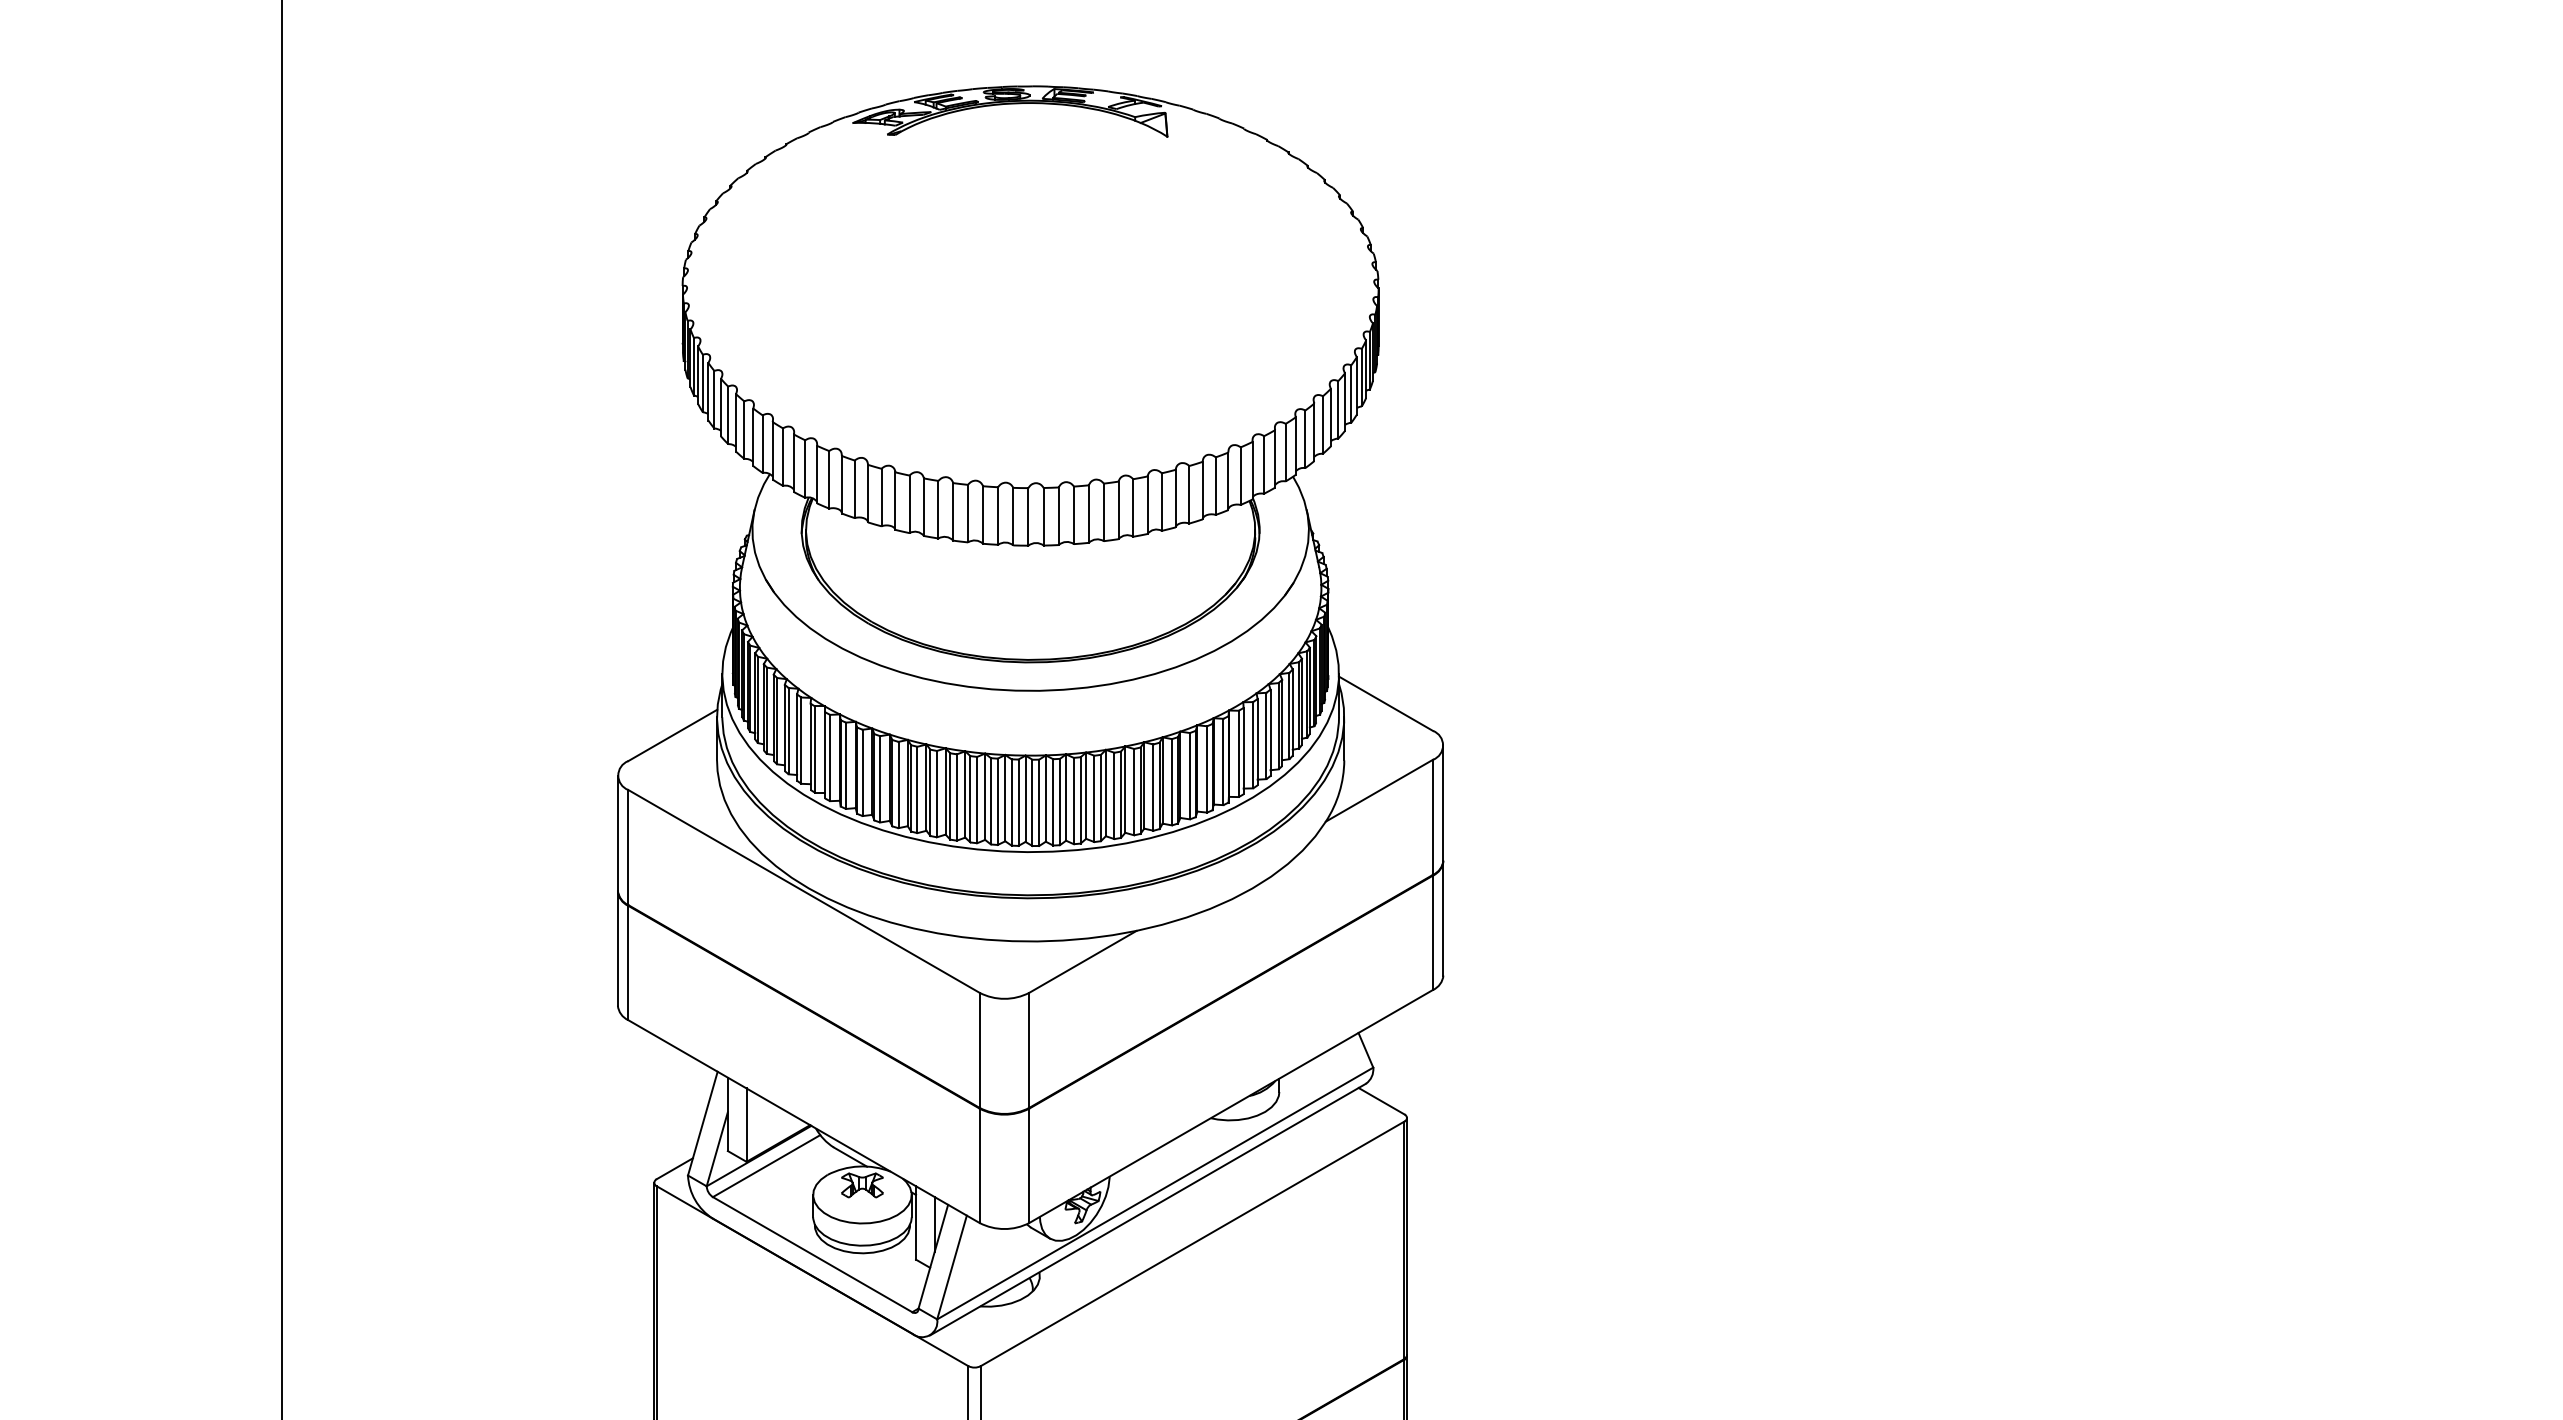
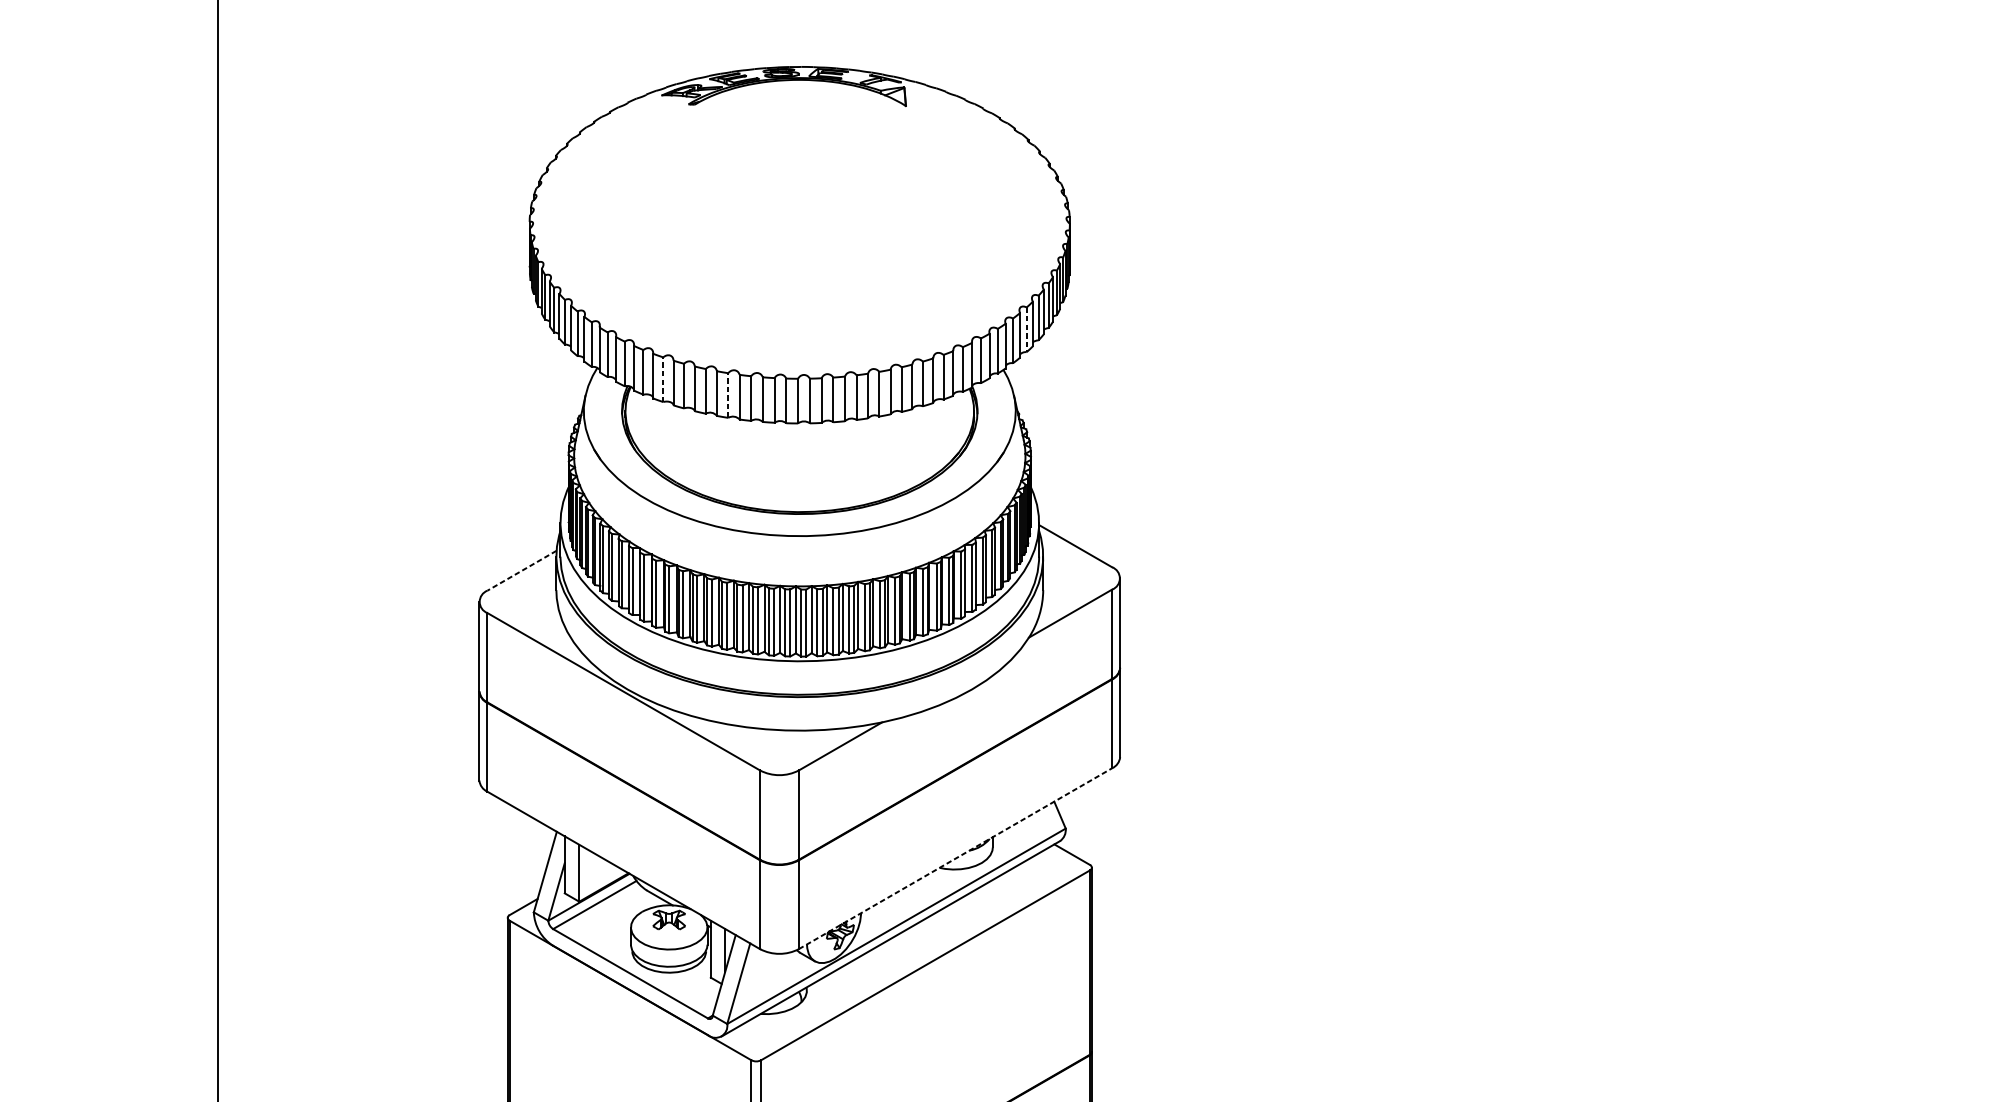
line: (1322, 425) -> (1026, 330), solid -> dashed
line: (854, 489) -> (663, 379), solid -> dashed
line: (938, 509) -> (728, 395), solid -> dashed
line: (672, 735) -> (521, 570), solid -> dashed
line: (1231, 1106) -> (955, 858), solid -> dashed

